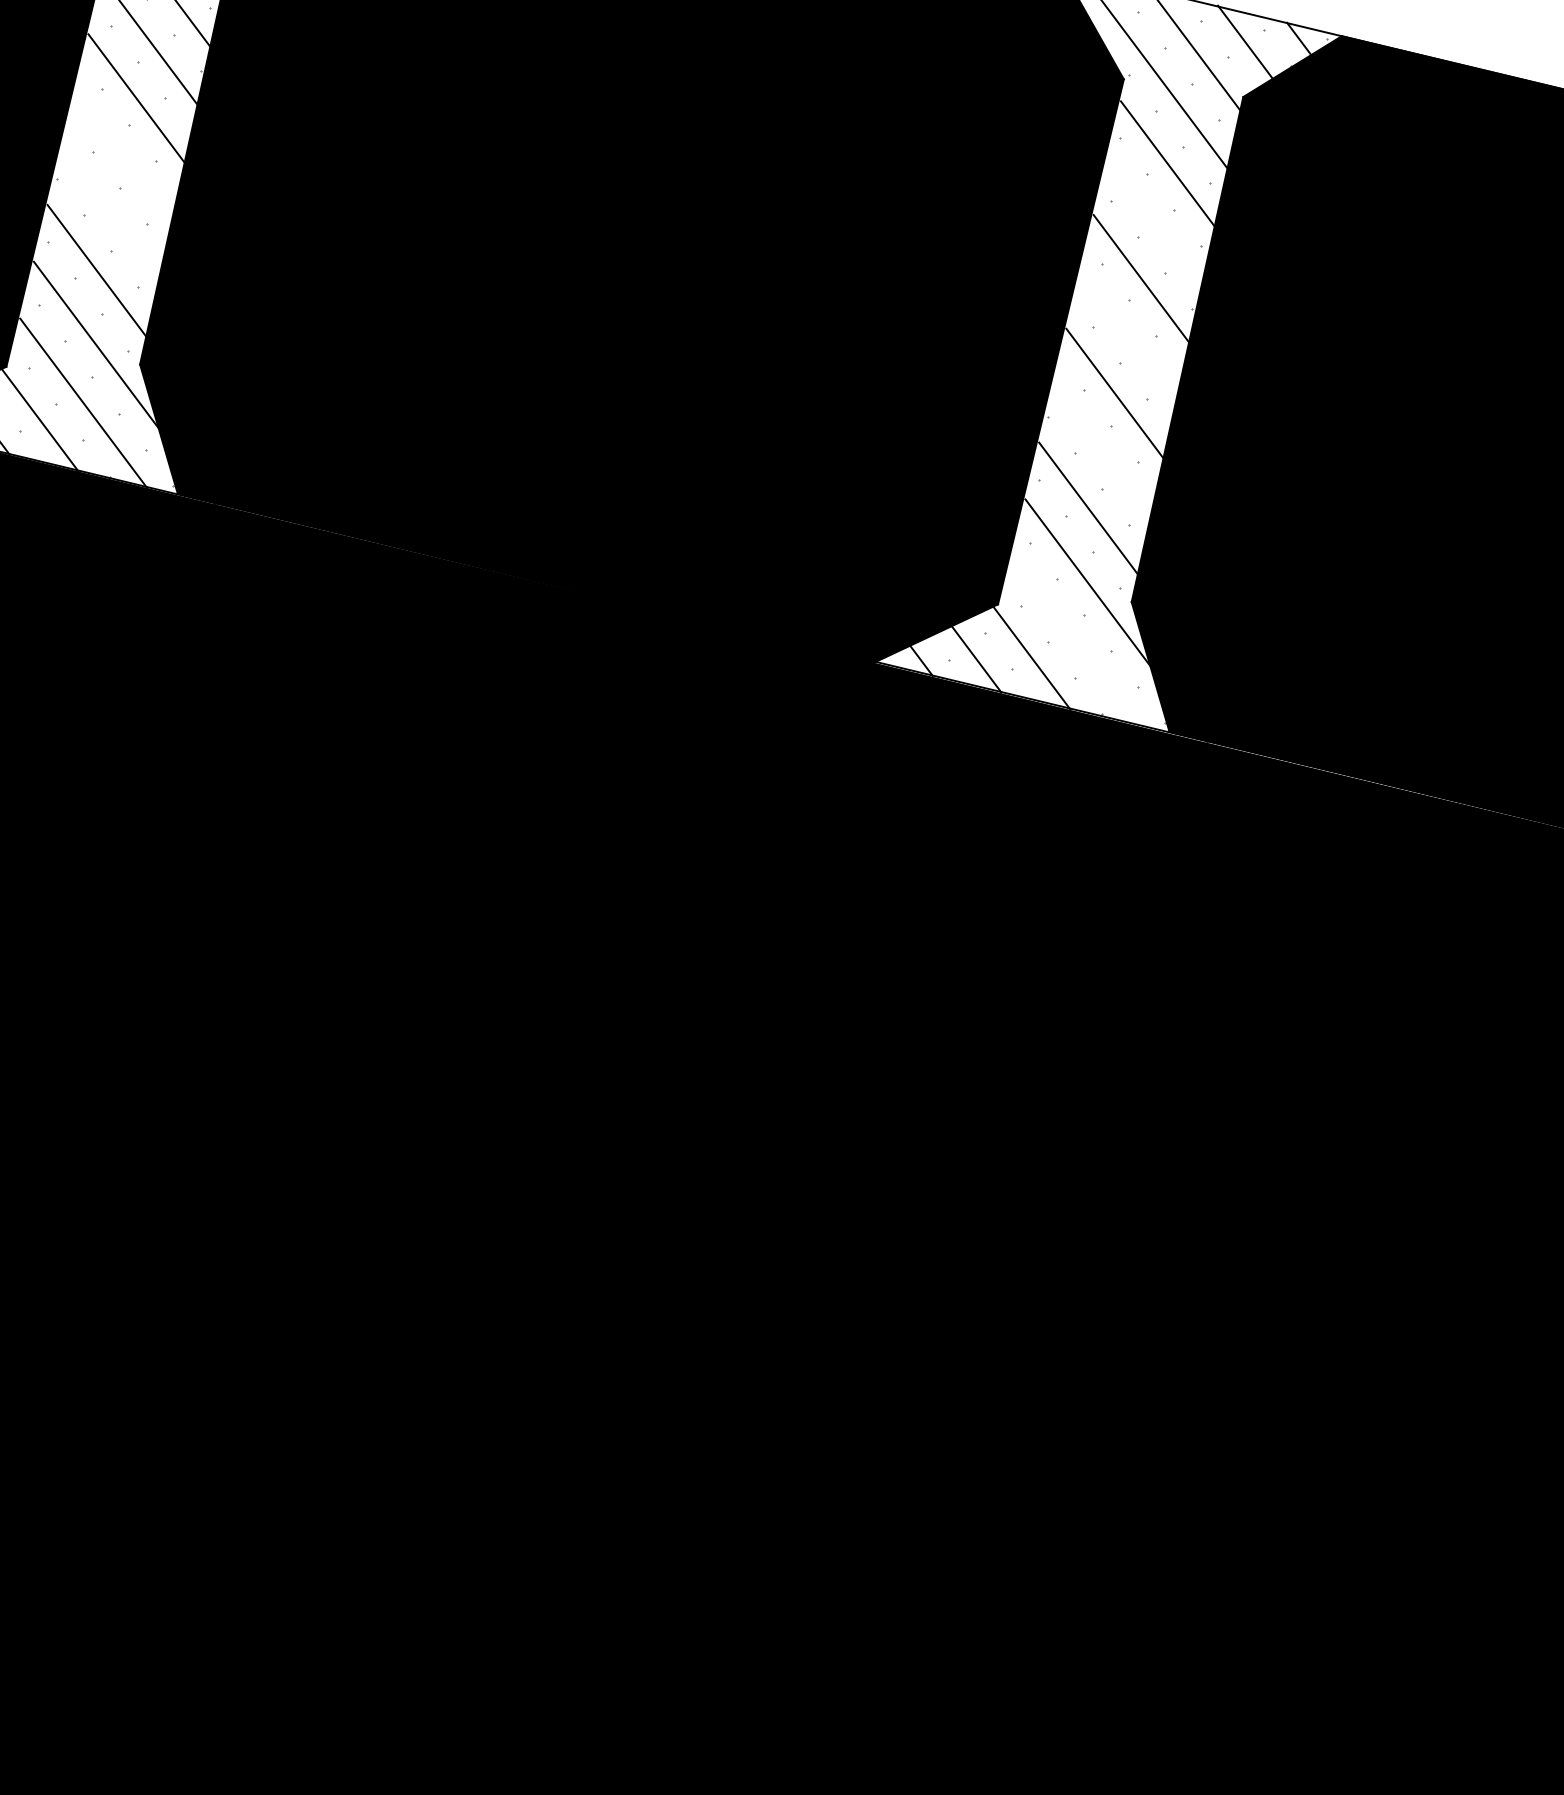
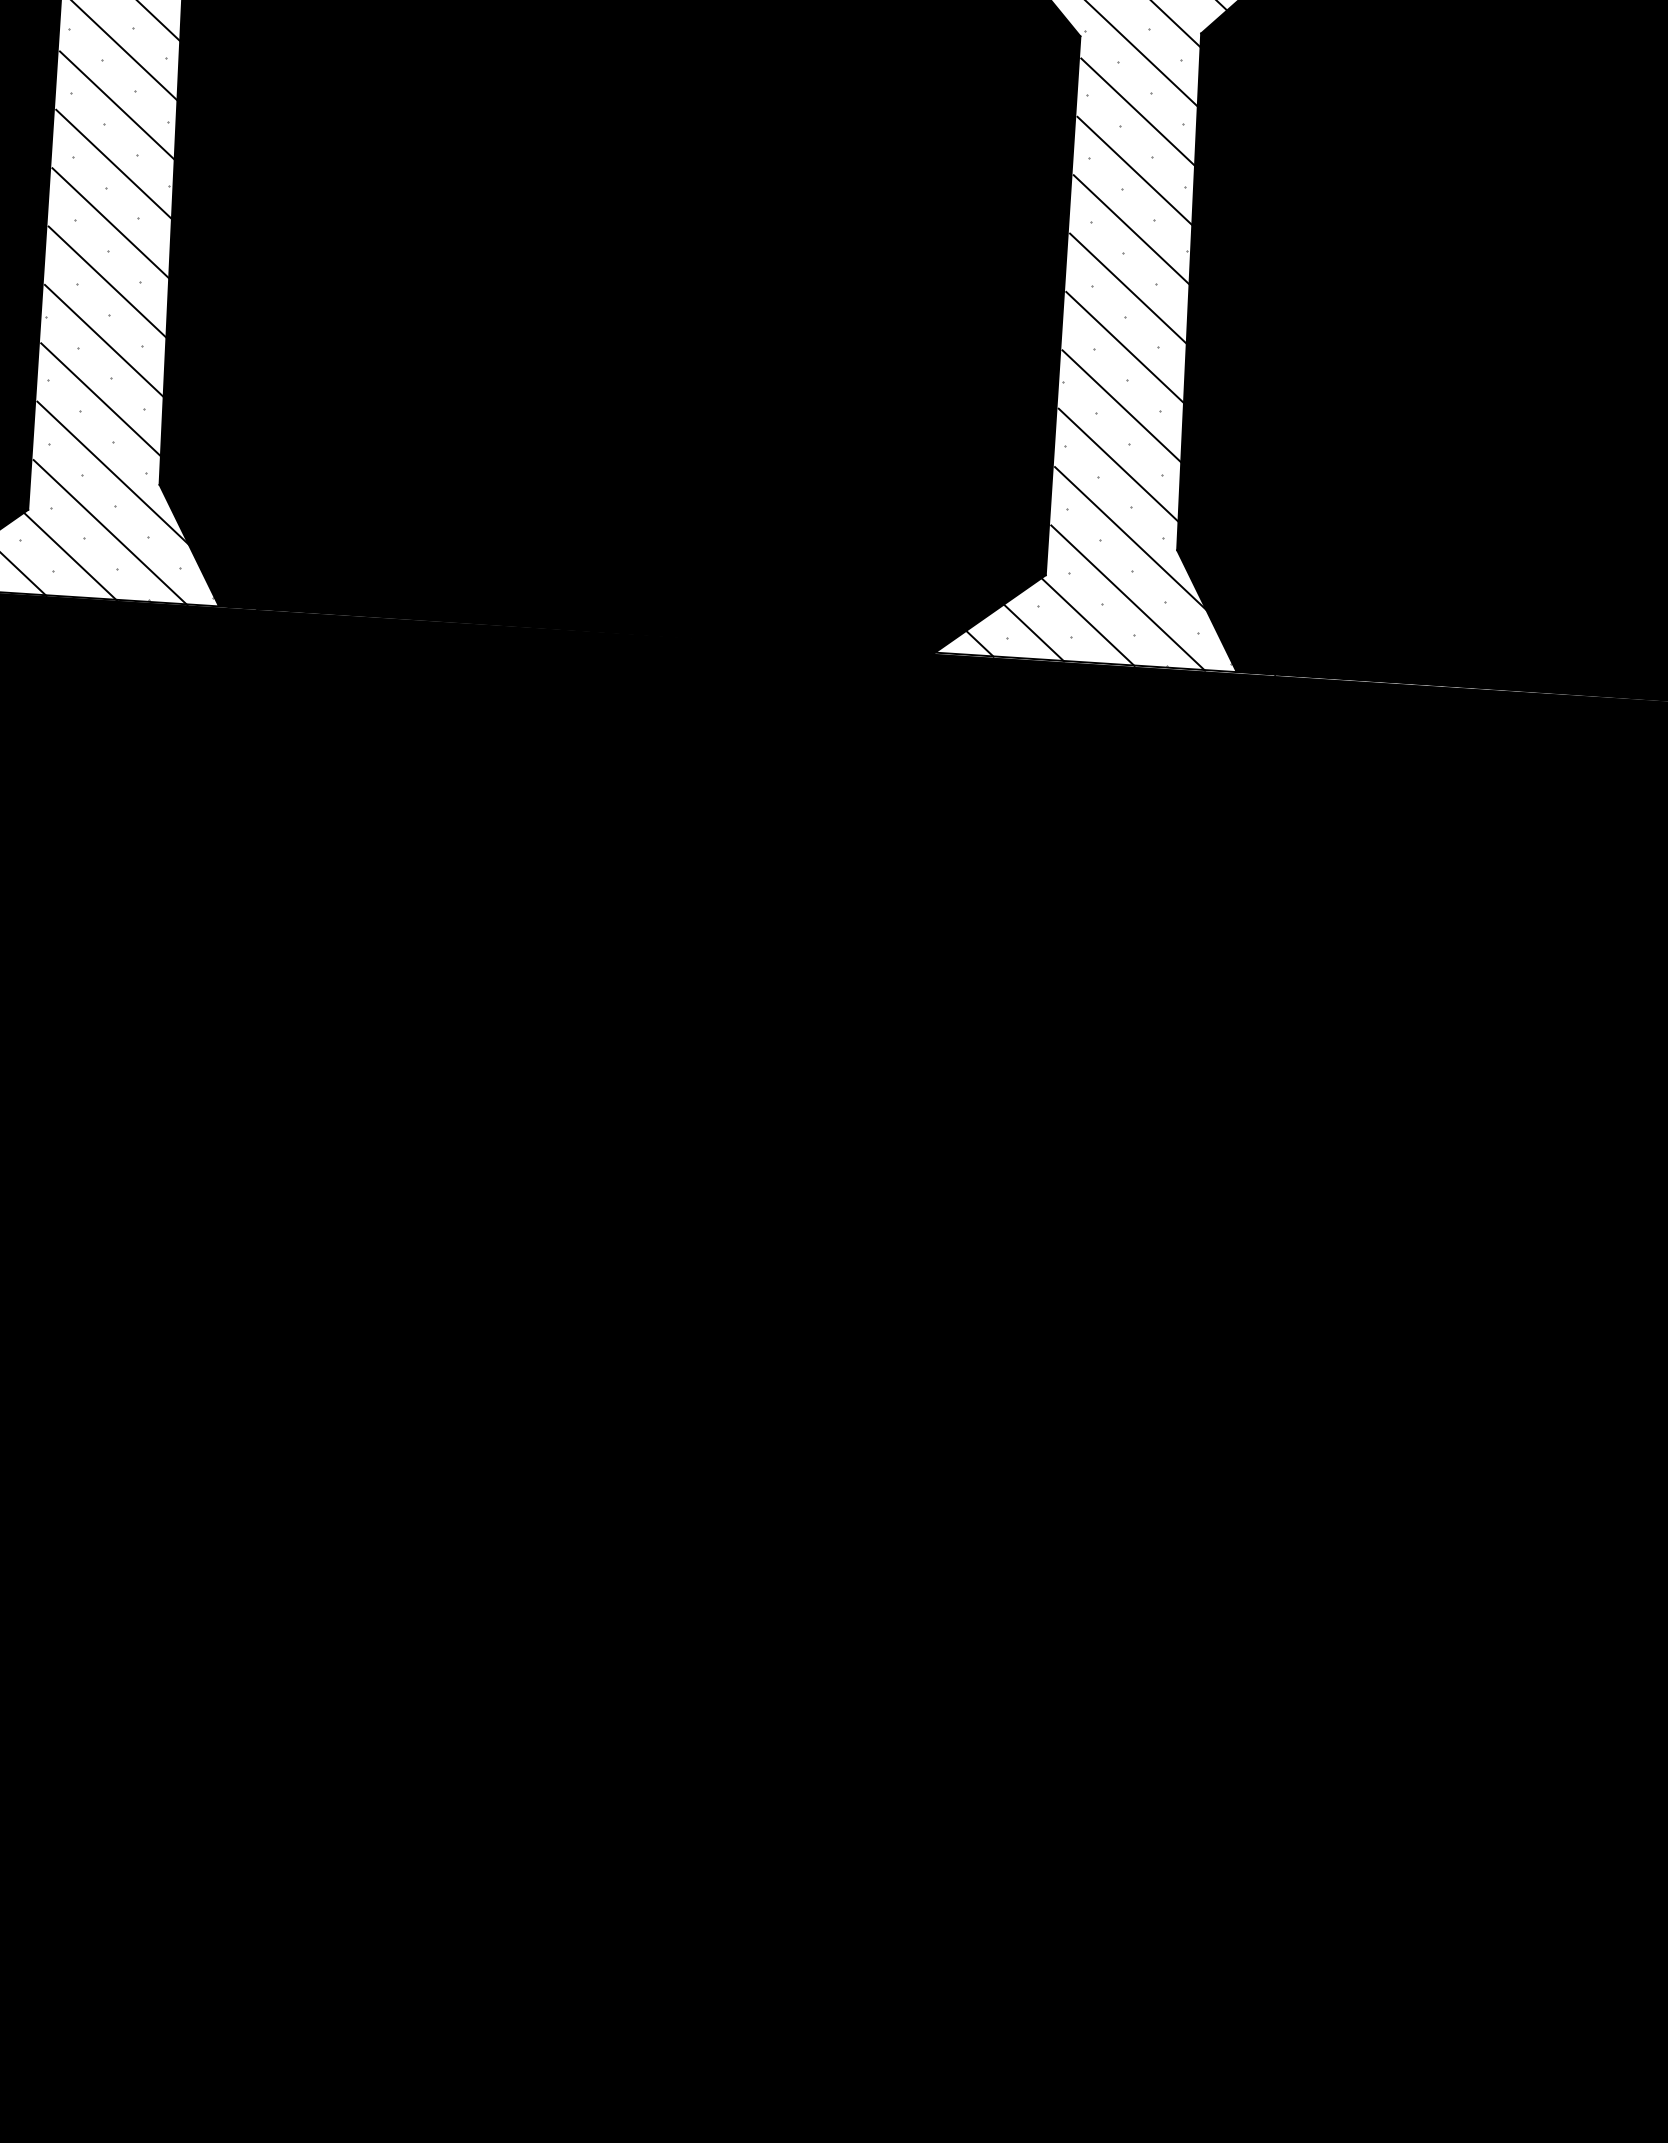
line: (123, 155) -> (107, 281), added
line: (109, 212) -> (103, 340), added
line: (1154, 220) -> (1134, 170), added
line: (1128, 335) -> (1128, 288), added
line: (1101, 451) -> (1121, 406), added
line: (1075, 640) -> (1128, 597), added

